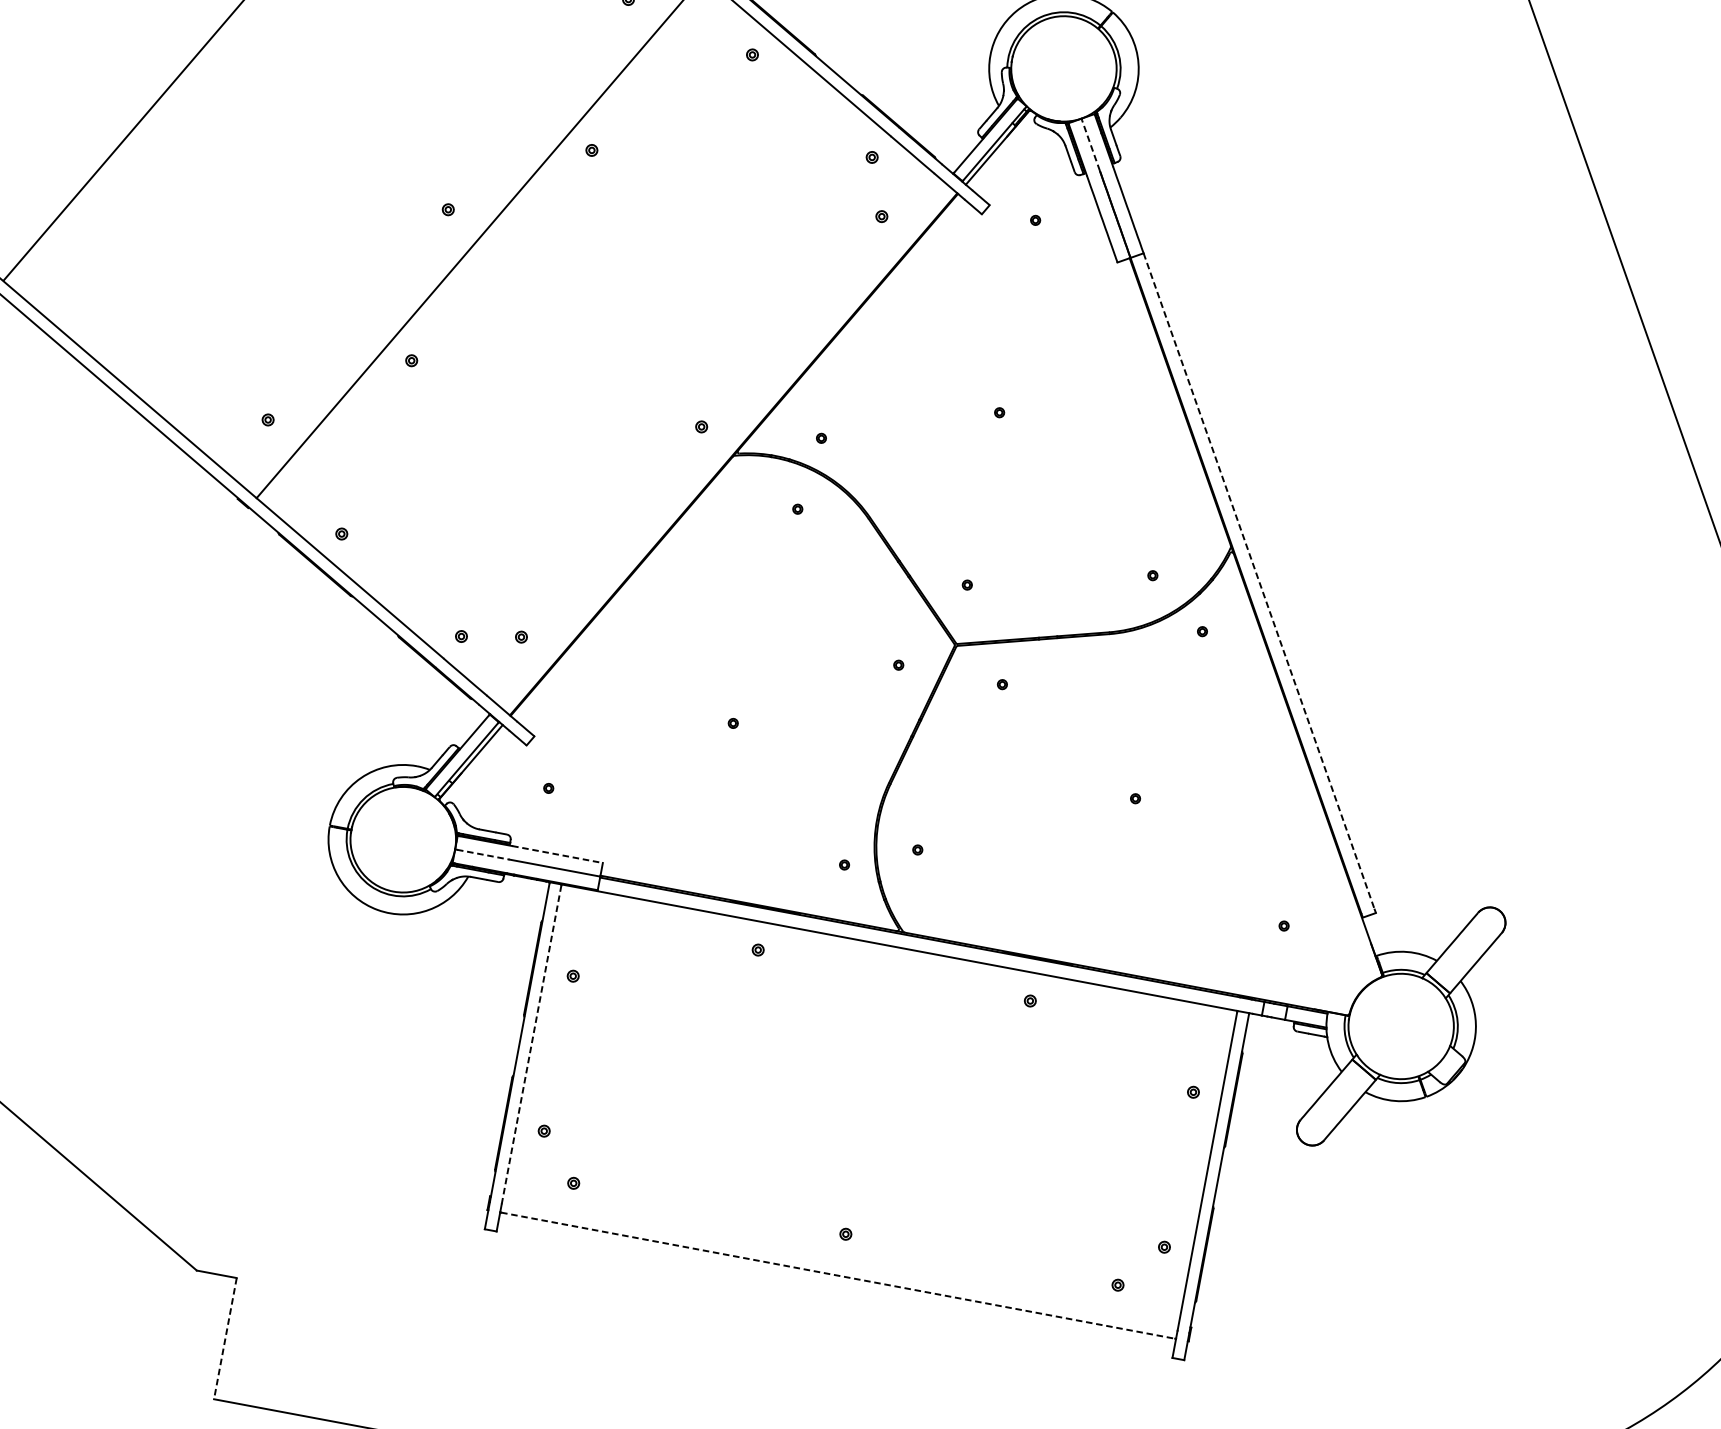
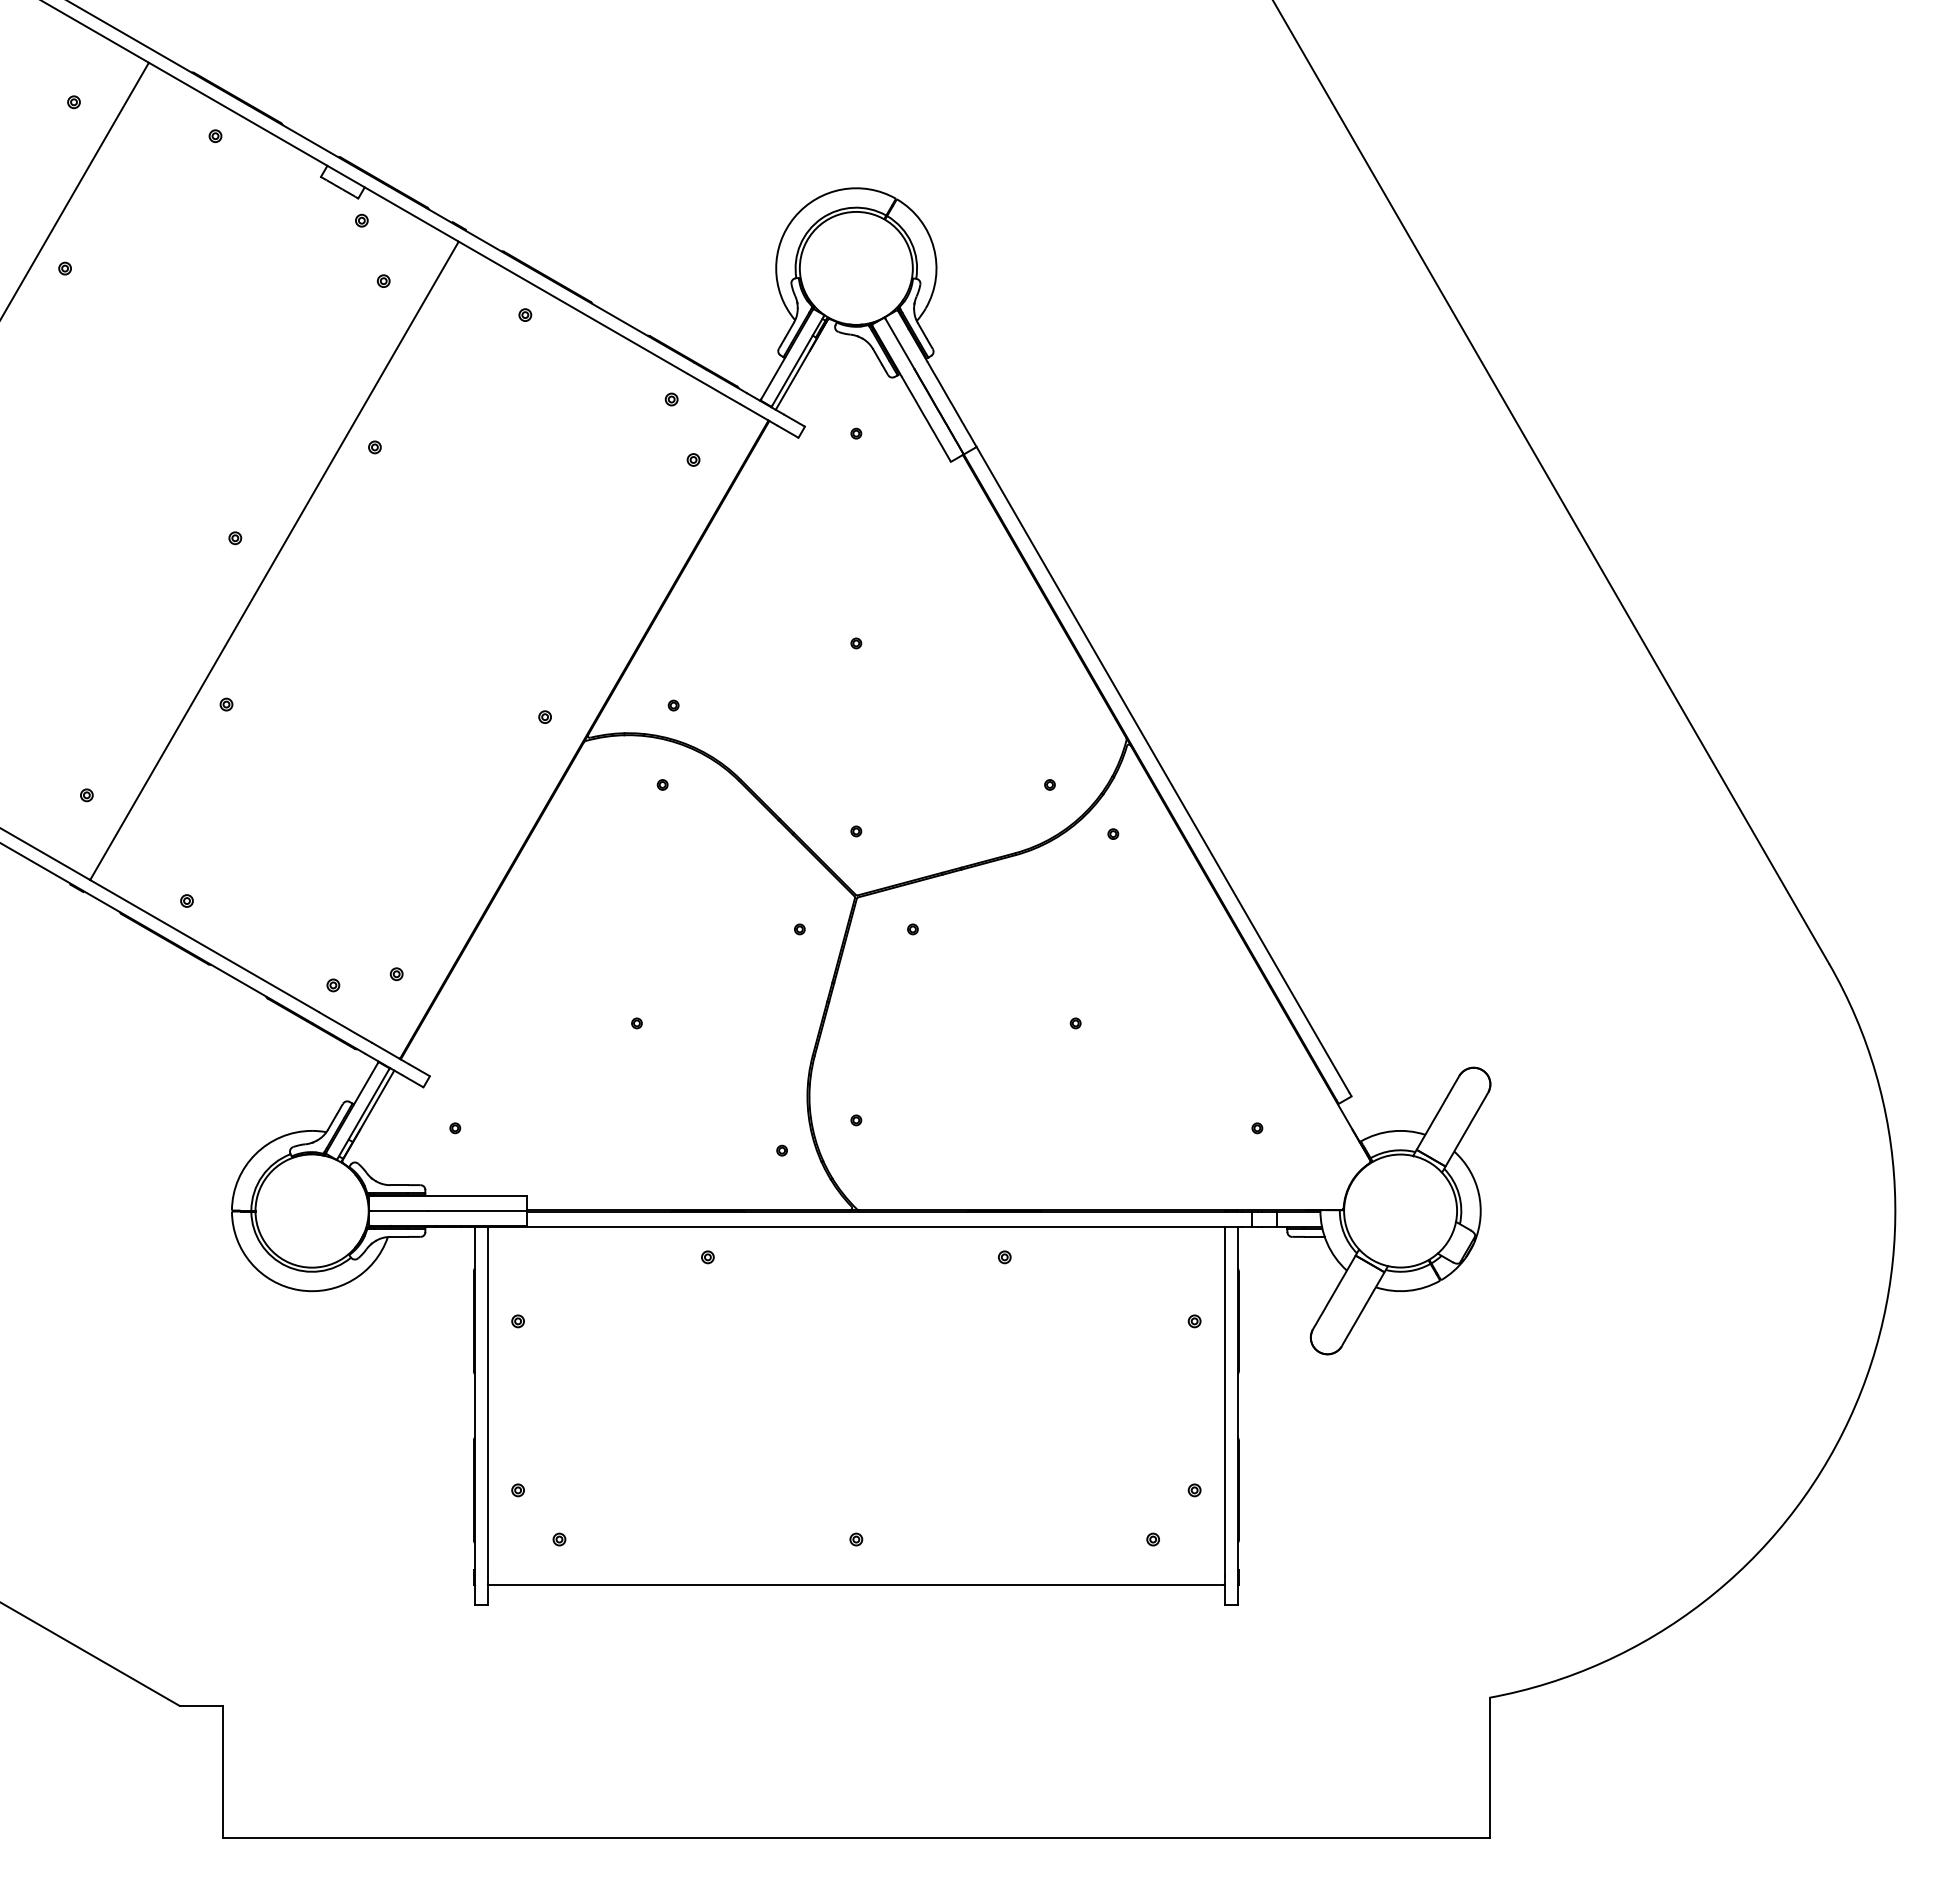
line: (1090, 145) -> (899, 343), dashed -> solid
line: (1259, 581) -> (1163, 770), dashed -> solid
line: (558, 854) -> (478, 1196), dashed -> solid
line: (483, 855) -> (399, 1211), dashed -> solid
line: (531, 1044) -> (487, 1401), dashed -> solid
line: (838, 1275) -> (856, 1584), dashed -> solid
line: (225, 1339) -> (223, 1772), dashed -> solid

